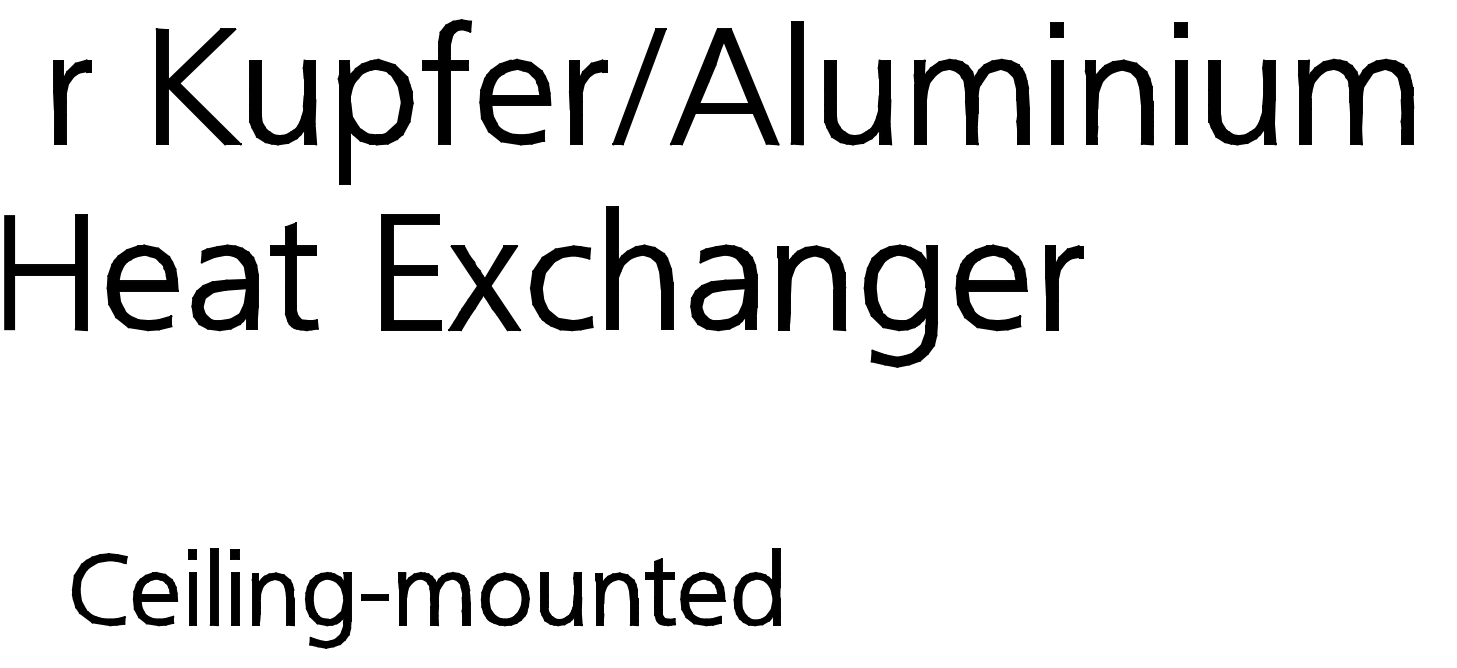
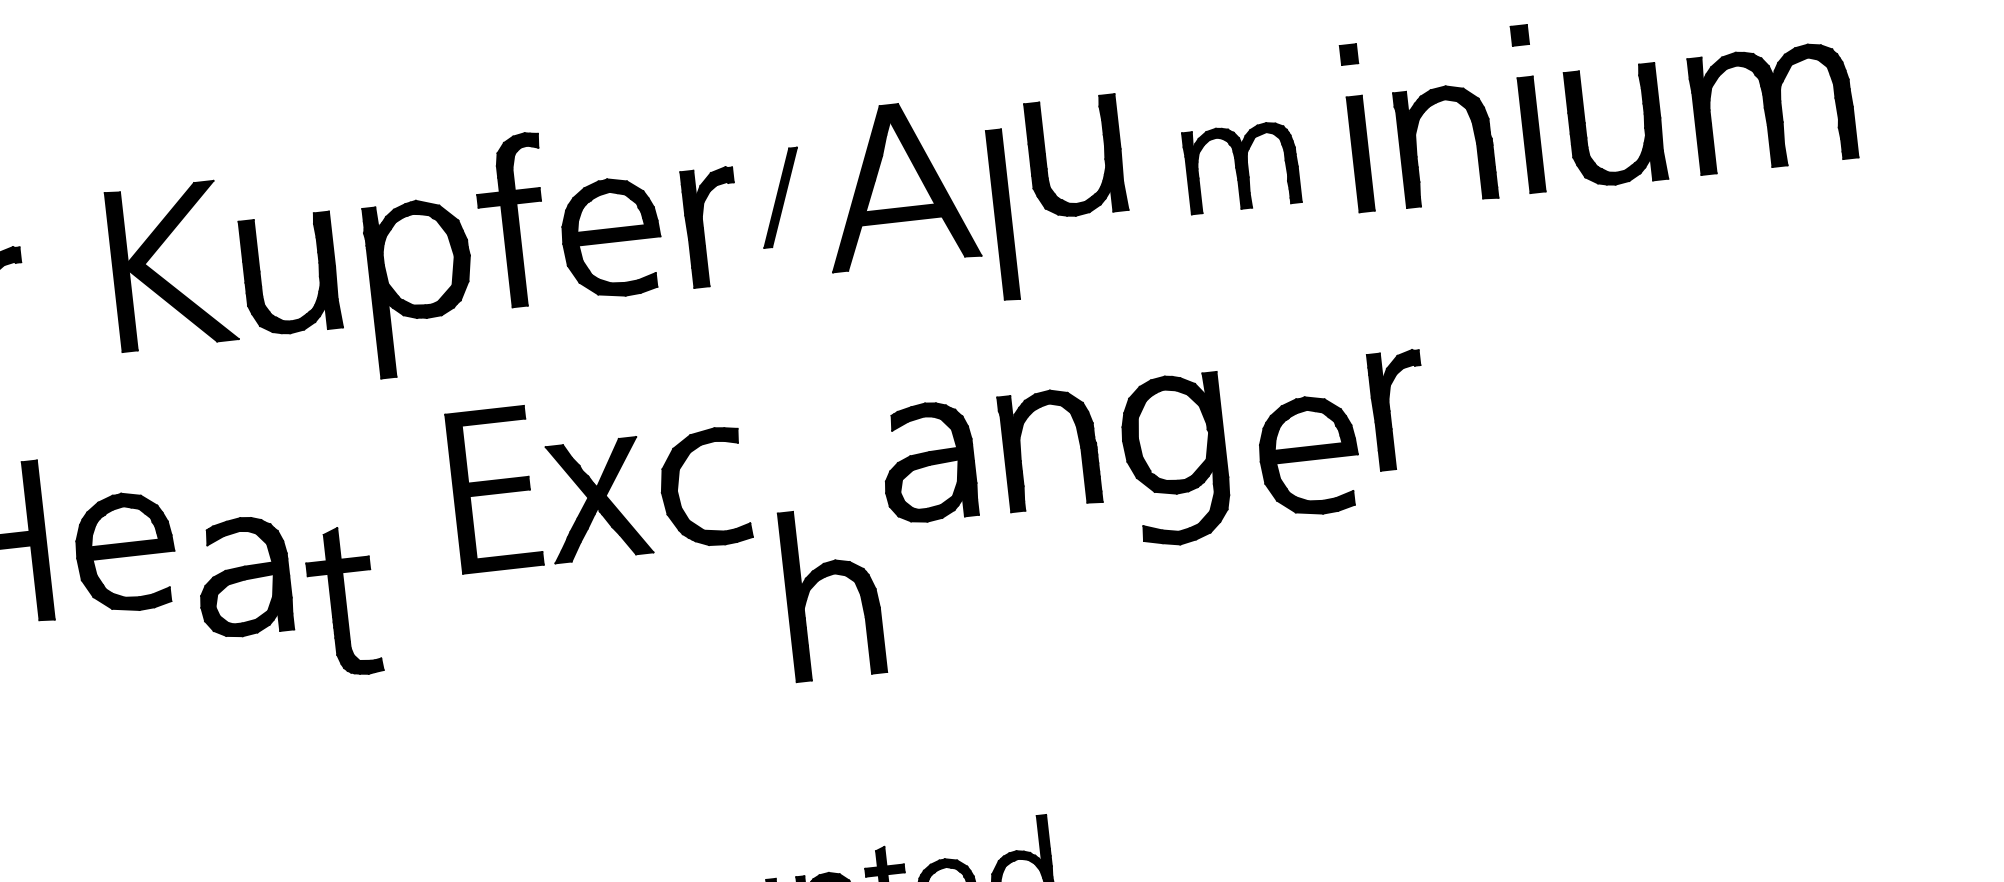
part: (796, 83) -> (1002, 215), moved
part: (639, 86) -> (780, 197), size x0.6
part: (971, 101) -> (1241, 166), size x0.7
part: (877, 105) -> (1103, 158), moved
part: (636, 257) -> (826, 578), moved
part: (294, 276) -> (343, 601), moved
part: (224, 287) -> (242, 576), moved
part: (991, 287) -> (1308, 455), moved

